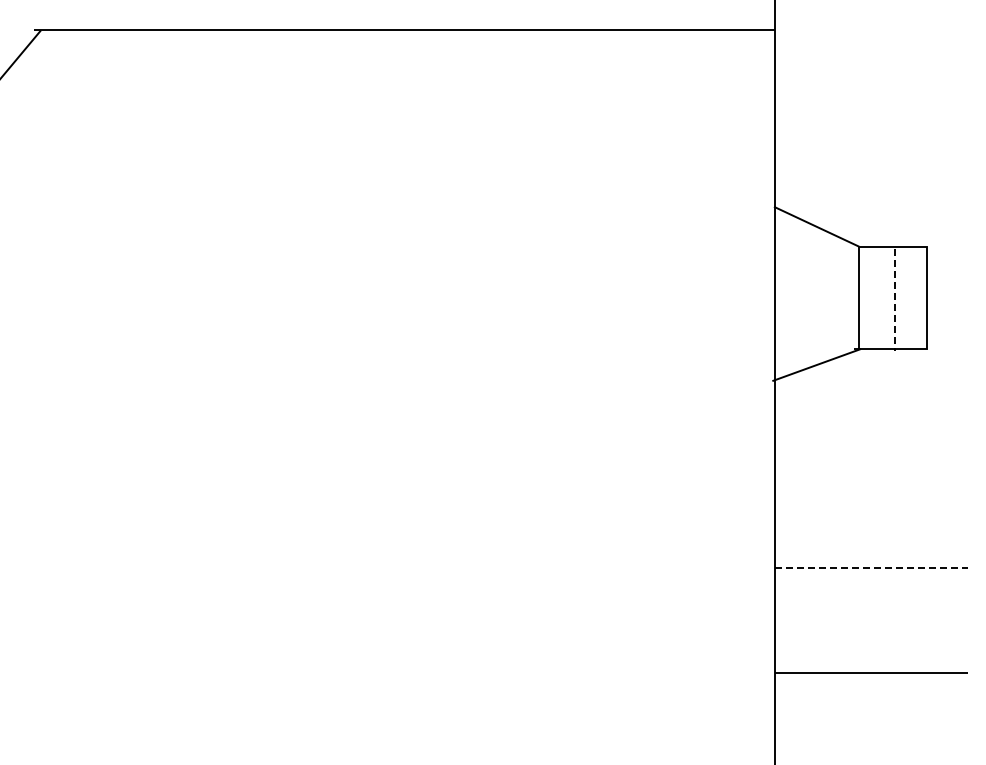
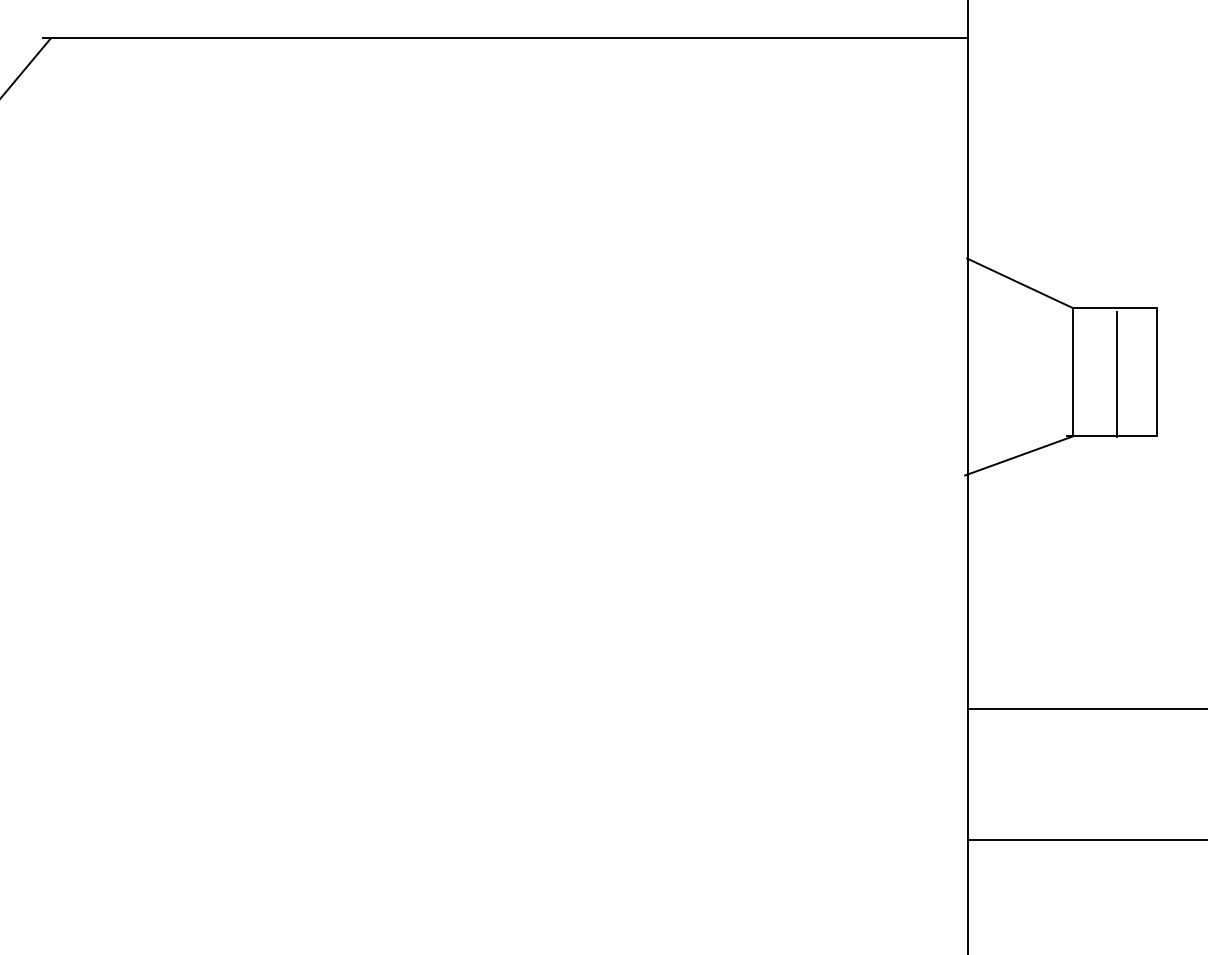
line: (894, 300) -> (1116, 375), dashed -> solid
line: (871, 567) -> (1088, 708), dashed -> solid

